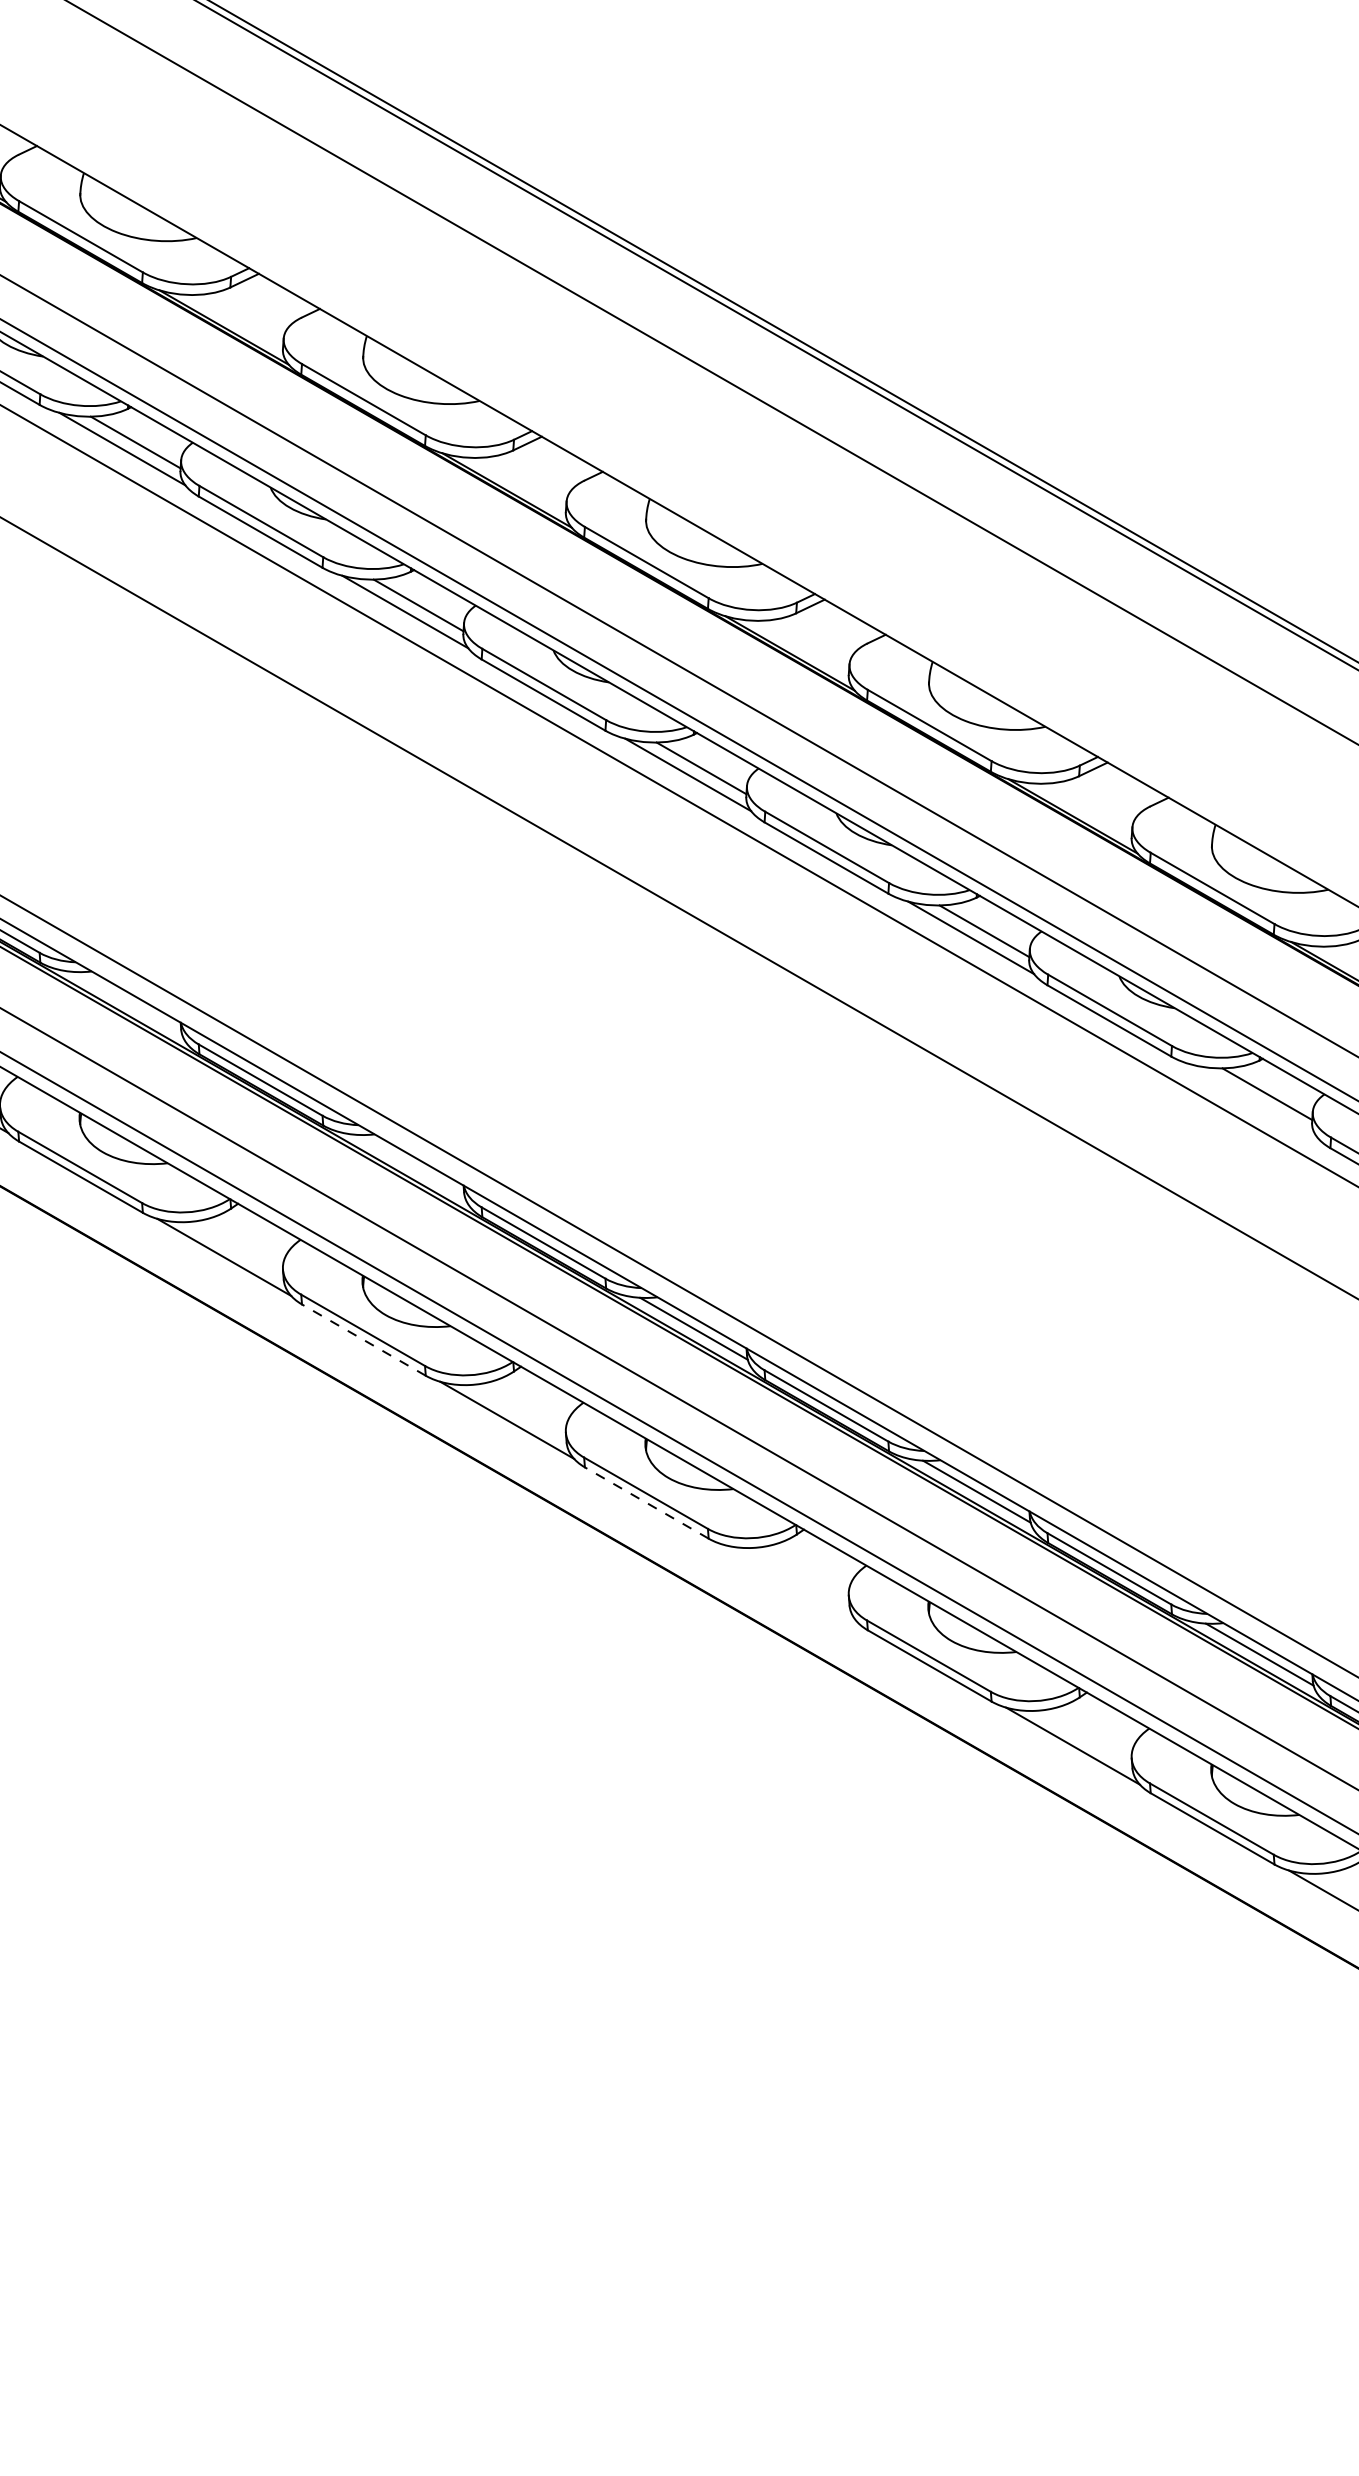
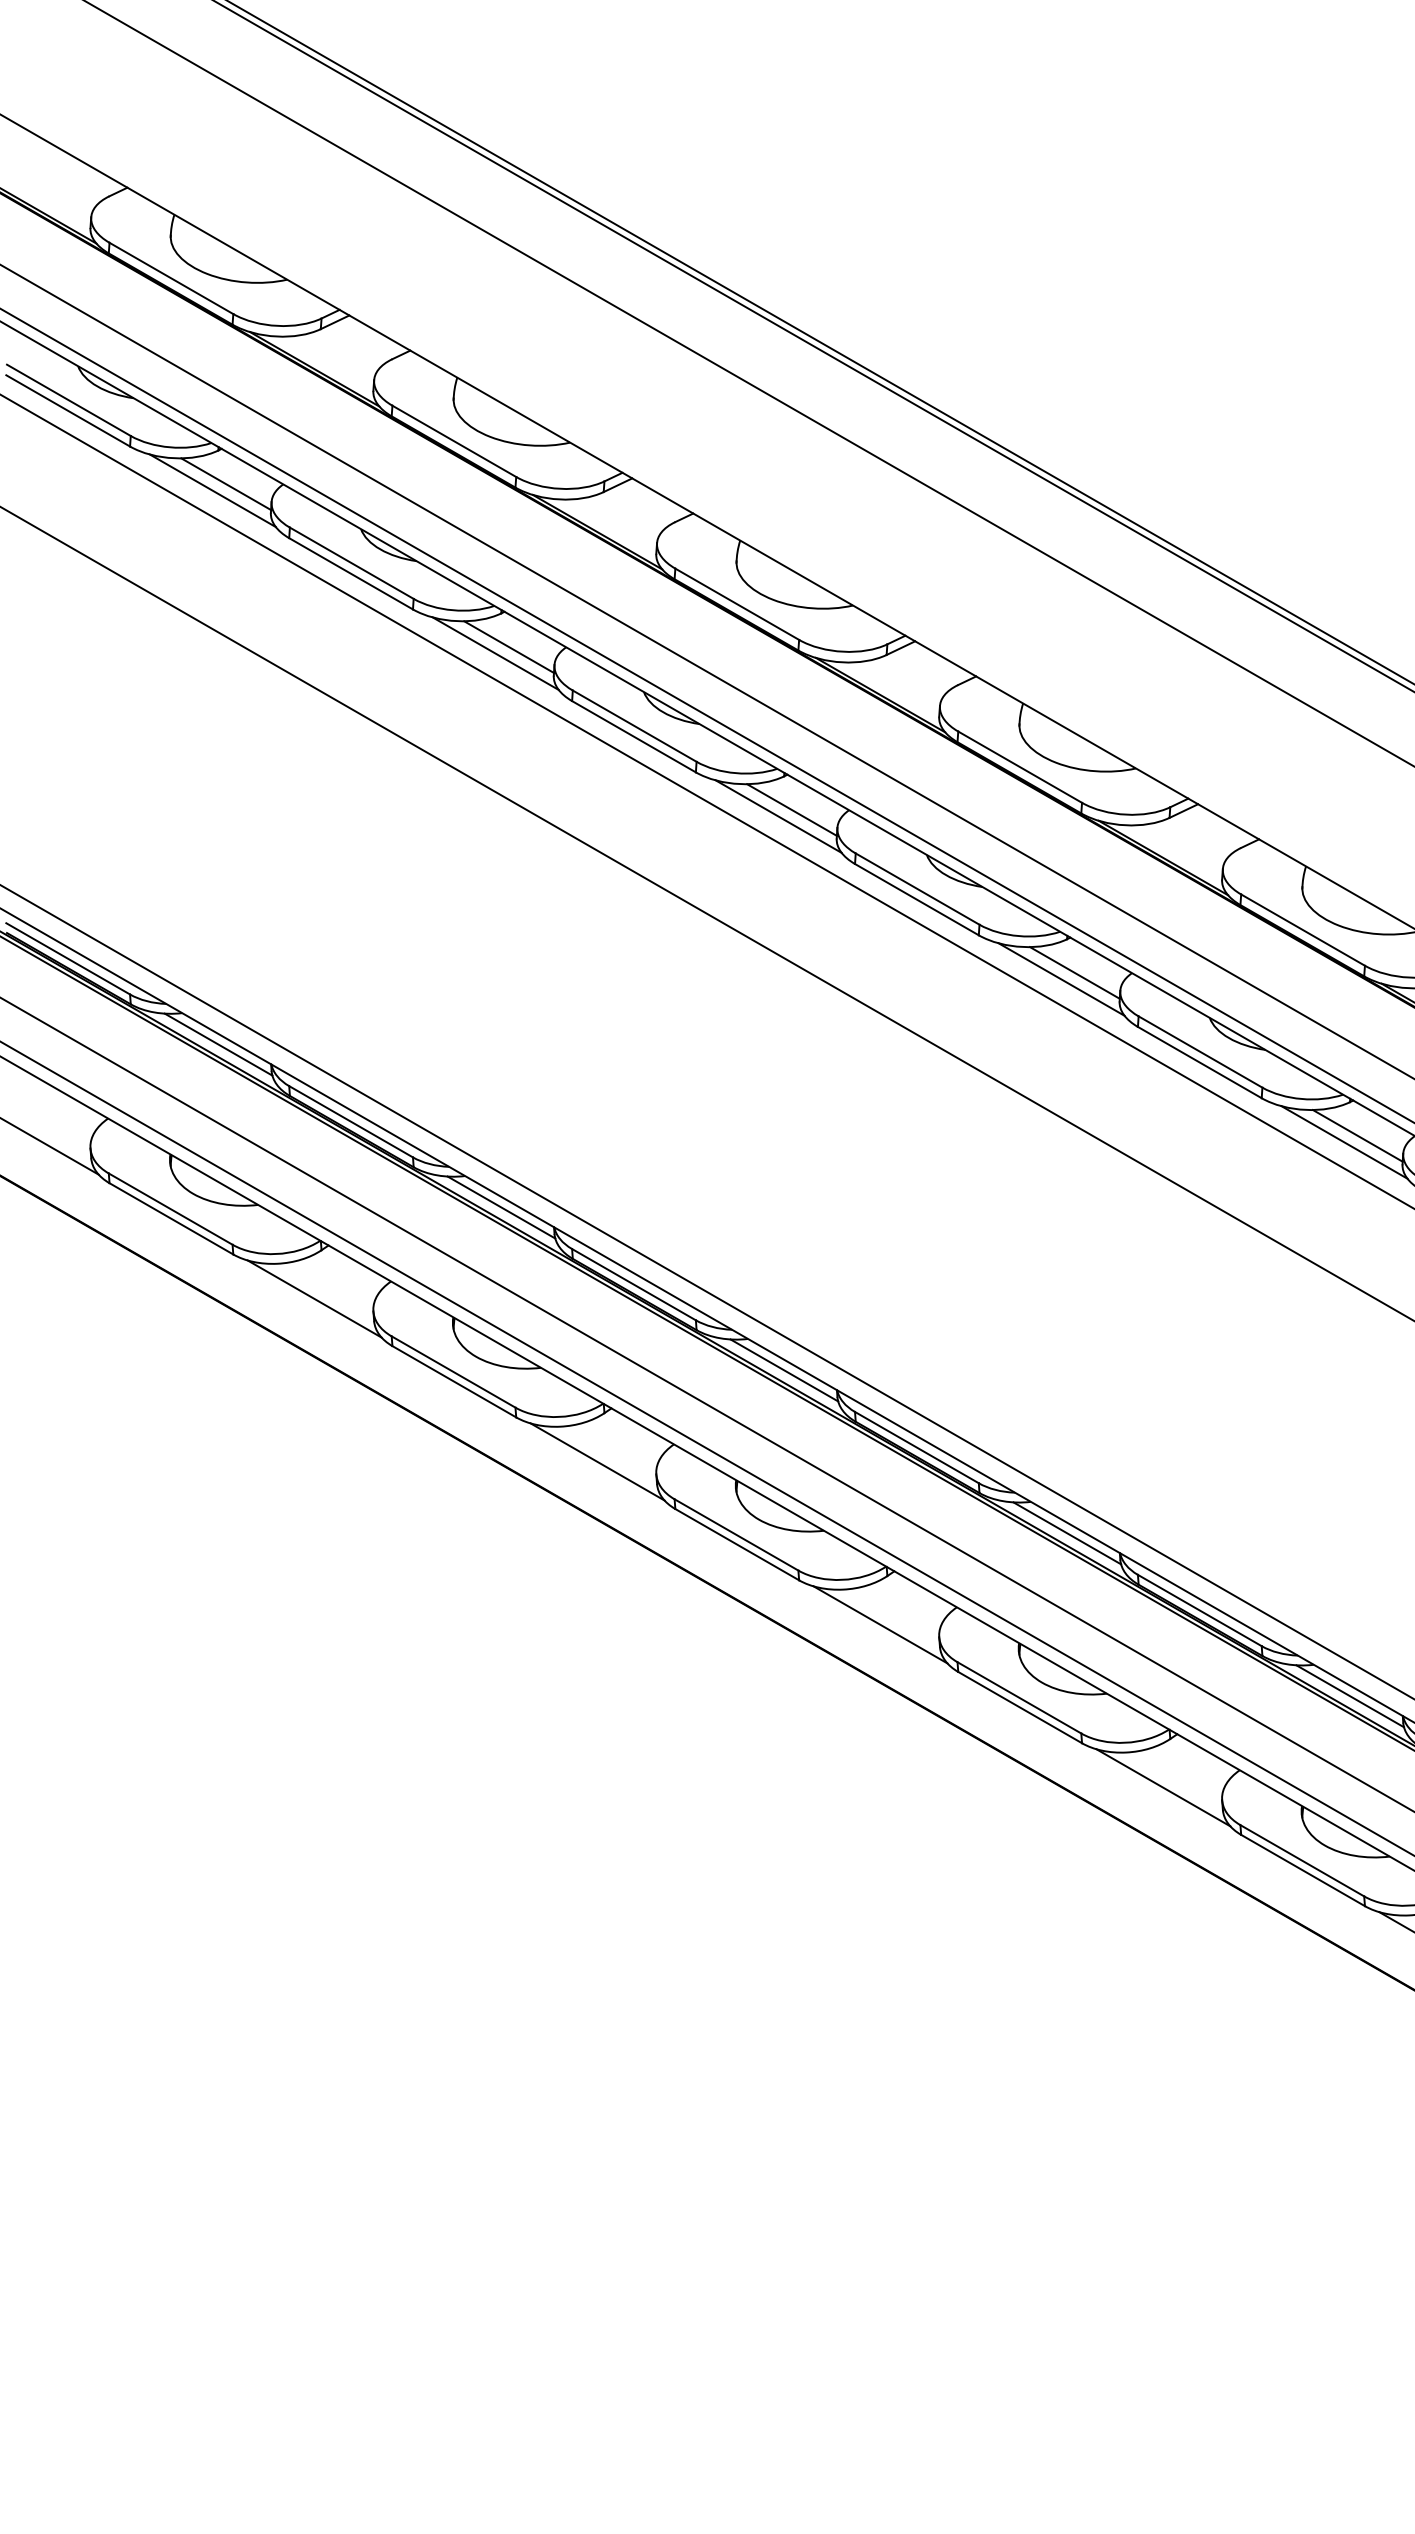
line: (128, 1002) -> (218, 1044), added
line: (1254, 1100) -> (1344, 1142), added
line: (411, 1165) -> (501, 1207), added
line: (363, 1339) -> (453, 1381), dashed -> solid
line: (646, 1502) -> (736, 1544), dashed -> solid
line: (790, 1582) -> (880, 1624), added

